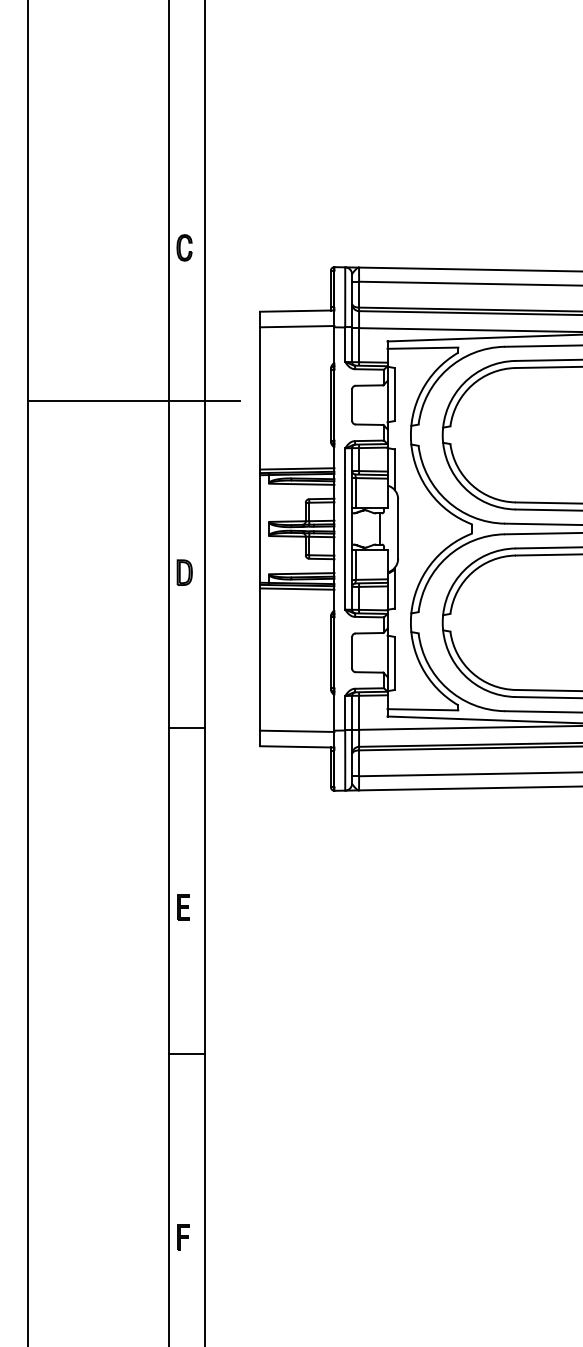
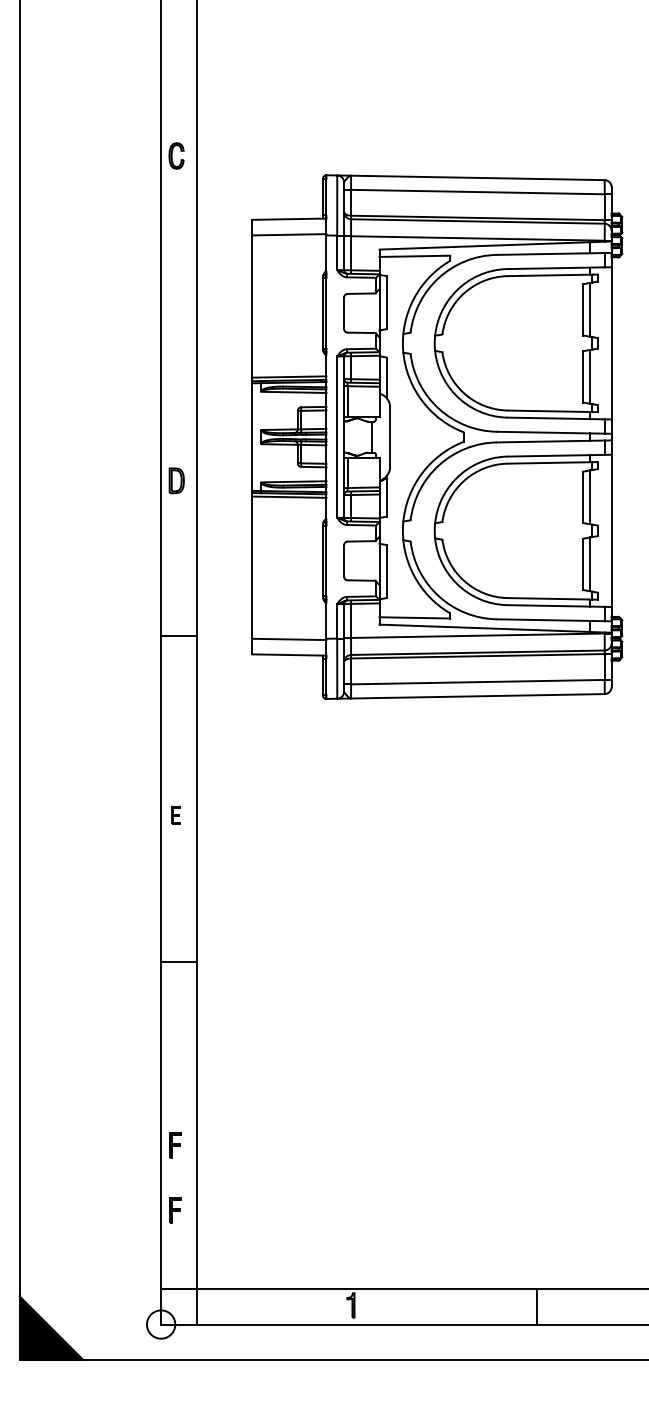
line: (133, 401) -> (125, 309), removed
part: (183, 907) -> (175, 815), size x0.7
part: (183, 1302) -> (175, 1210), added

